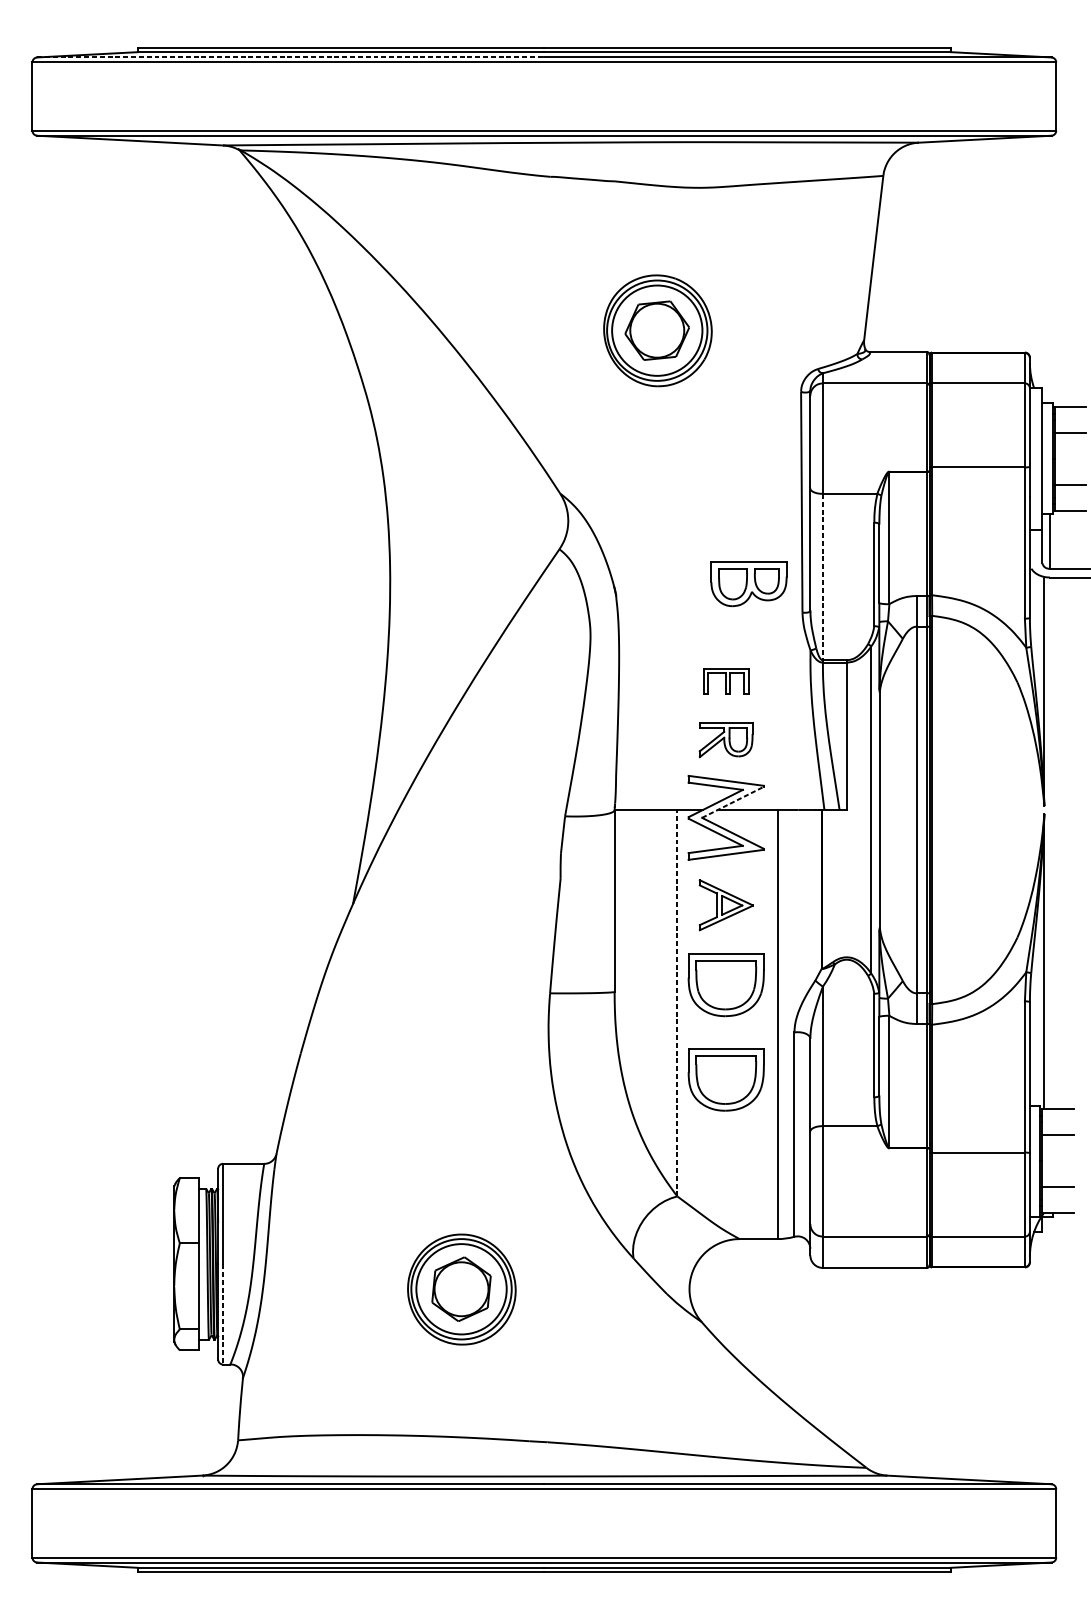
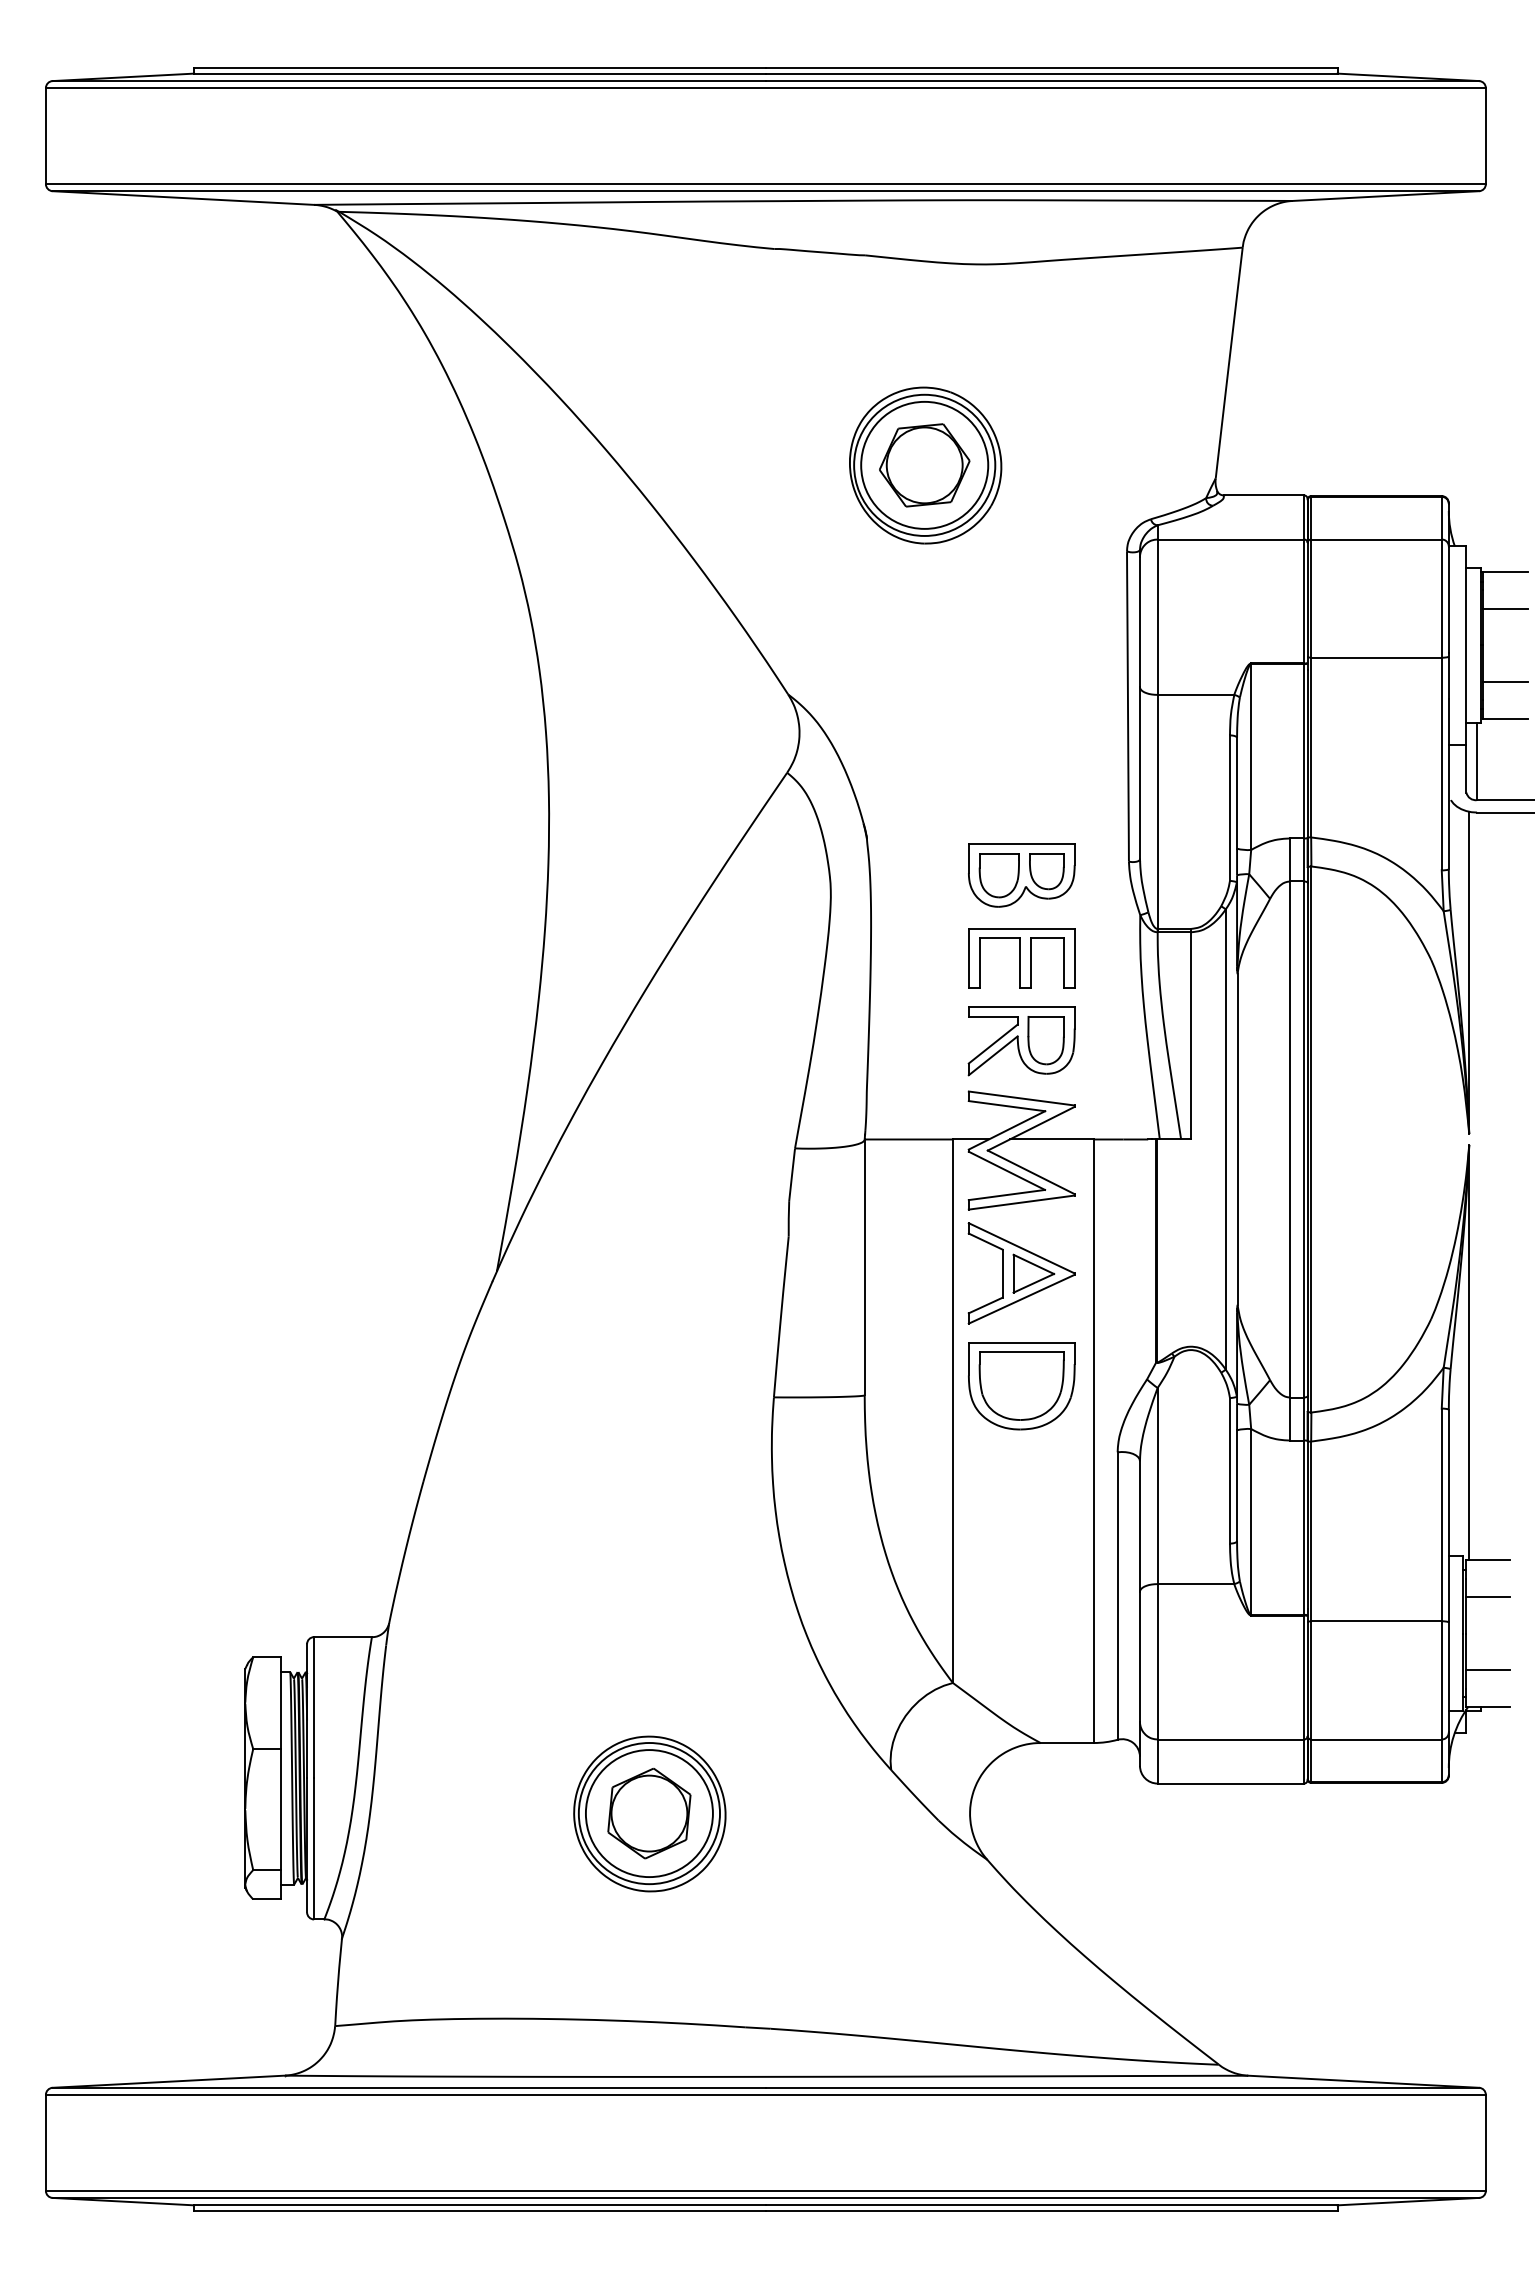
line: (290, 57) -> (409, 81), dashed -> solid
line: (822, 577) -> (1157, 812), dashed -> solid
part: (748, 583) -> (1021, 875), moved
part: (726, 681) -> (1021, 958), size x1.67
part: (726, 740) -> (1021, 1041), size x1.43
line: (733, 802) -> (1031, 1128), dashed -> solid
part: (726, 905) -> (1021, 1273), size x1.43
line: (677, 1003) -> (952, 1411), dashed -> solid
part: (726, 1080) -> (1021, 1519), removed
line: (223, 1314) -> (314, 1848), dashed -> solid

